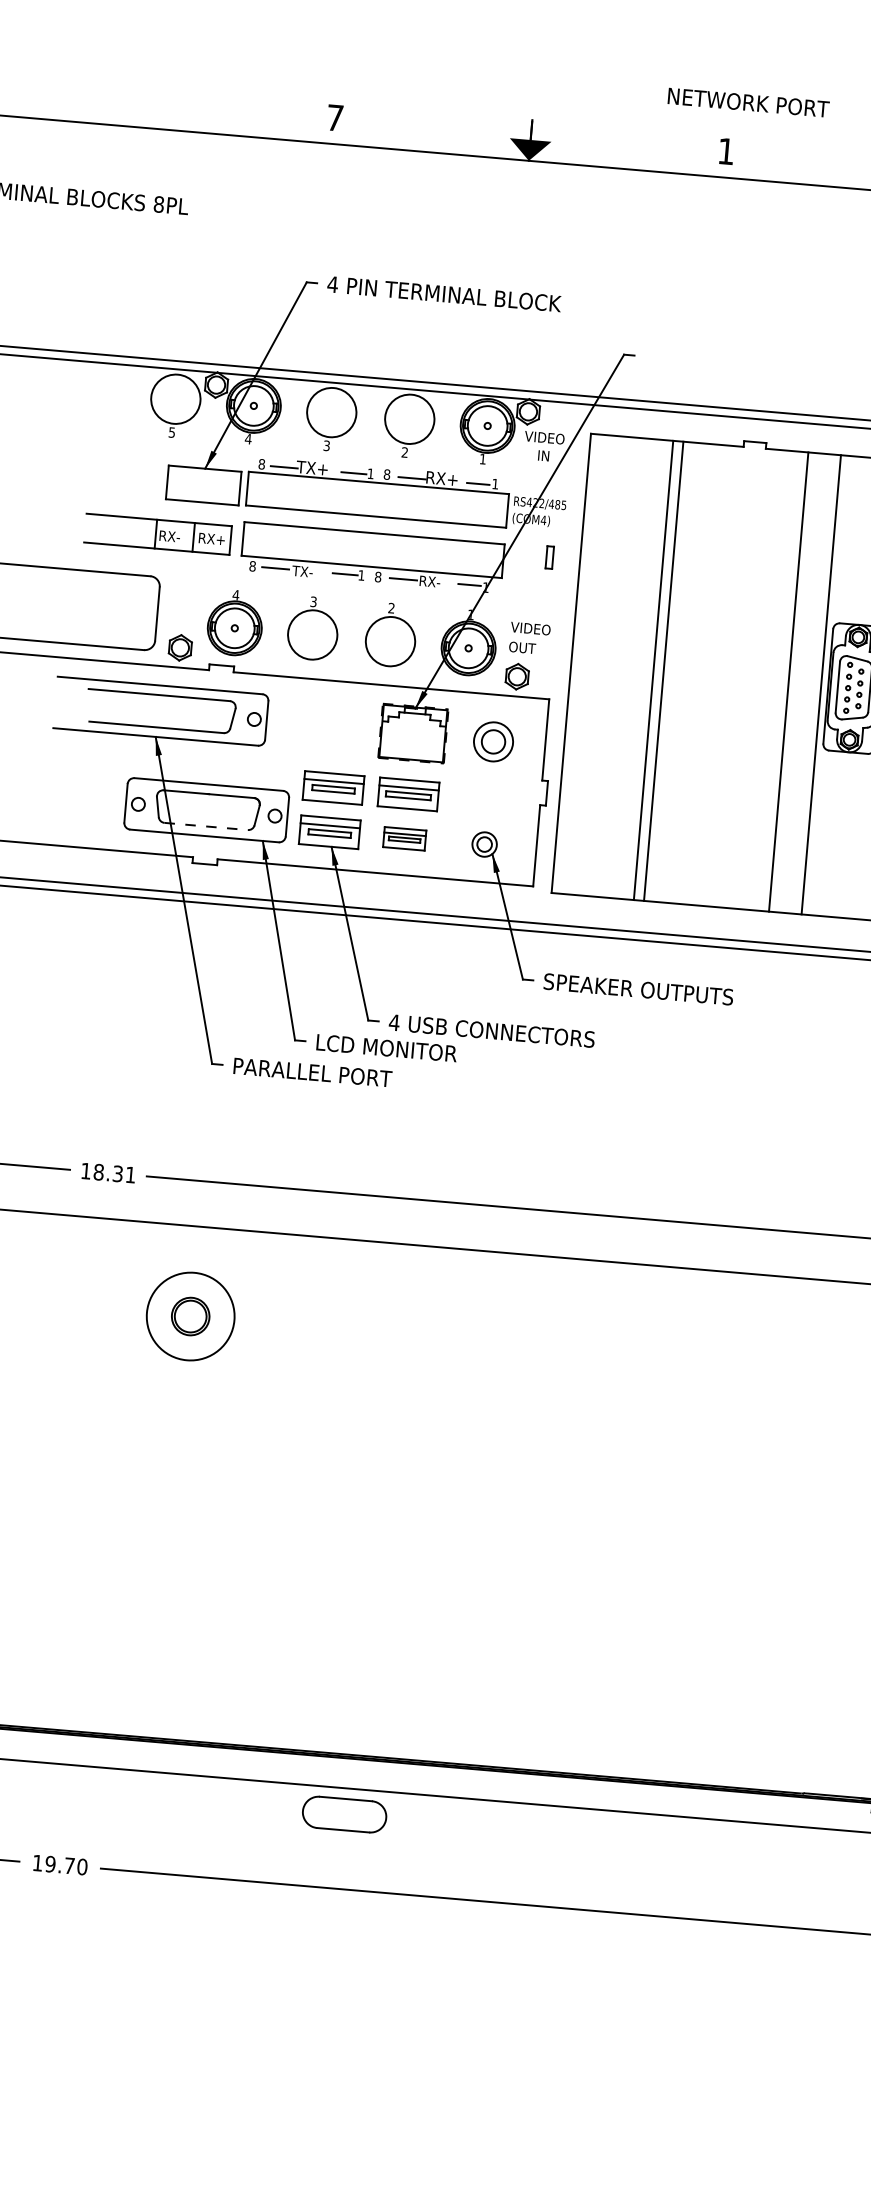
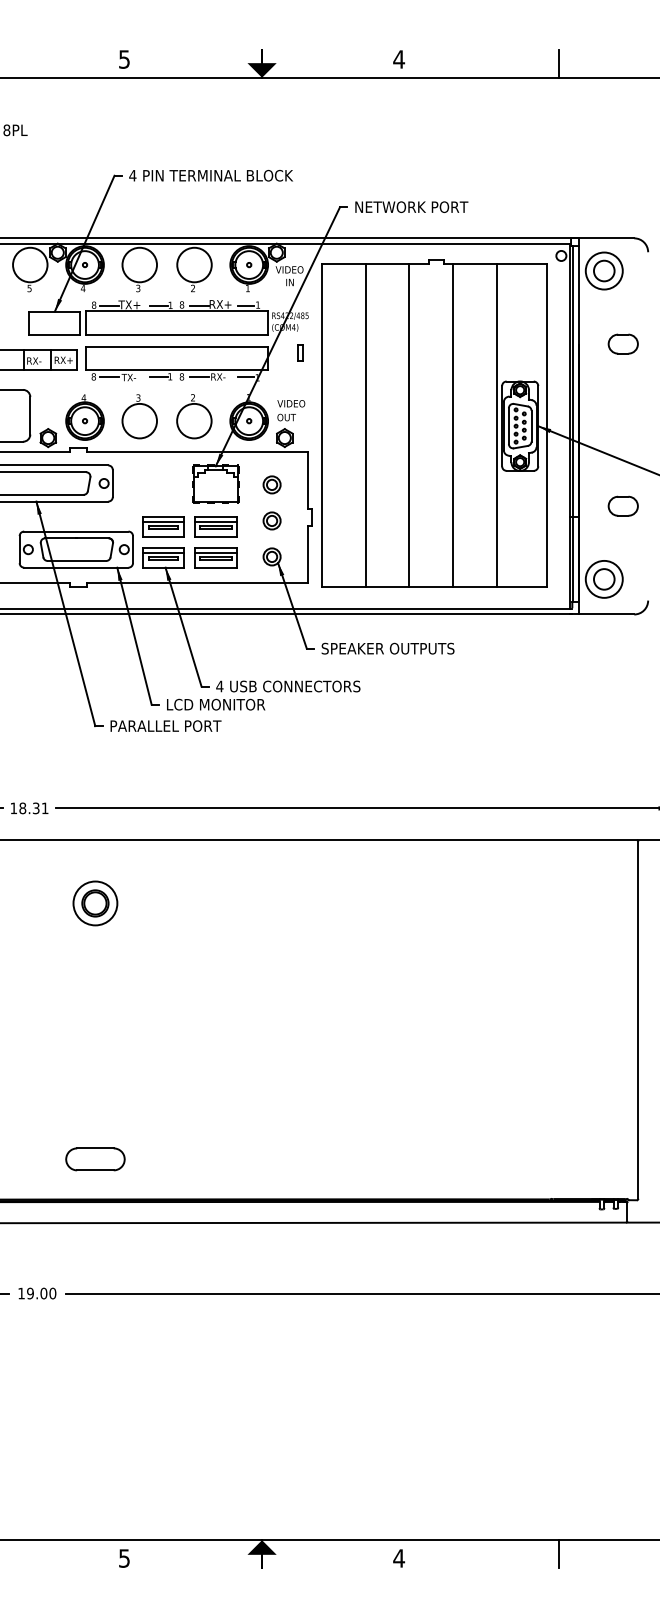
text: (748, 101) -> (411, 206), moved
text: (335, 117) -> (124, 59), 7 -> 5
text: (726, 151) -> (399, 59), 1 -> 4
line: (653, 670) -> (409, 425), moved
line: (663, 671) -> (365, 425), moved
line: (788, 682) -> (453, 425), moved
part: (492, 741) -> (271, 484), size x0.62
part: (488, 792) -> (271, 520), added
line: (207, 825) -> (77, 560), dashed -> solid
part: (403, 838) -> (215, 557), size x1.43
circle: (190, 1316) -> (95, 903), size x0.71
part: (344, 1814) -> (95, 1159), moved
text: (69, 1865) -> (43, 1293), 19.70 -> 19.00

